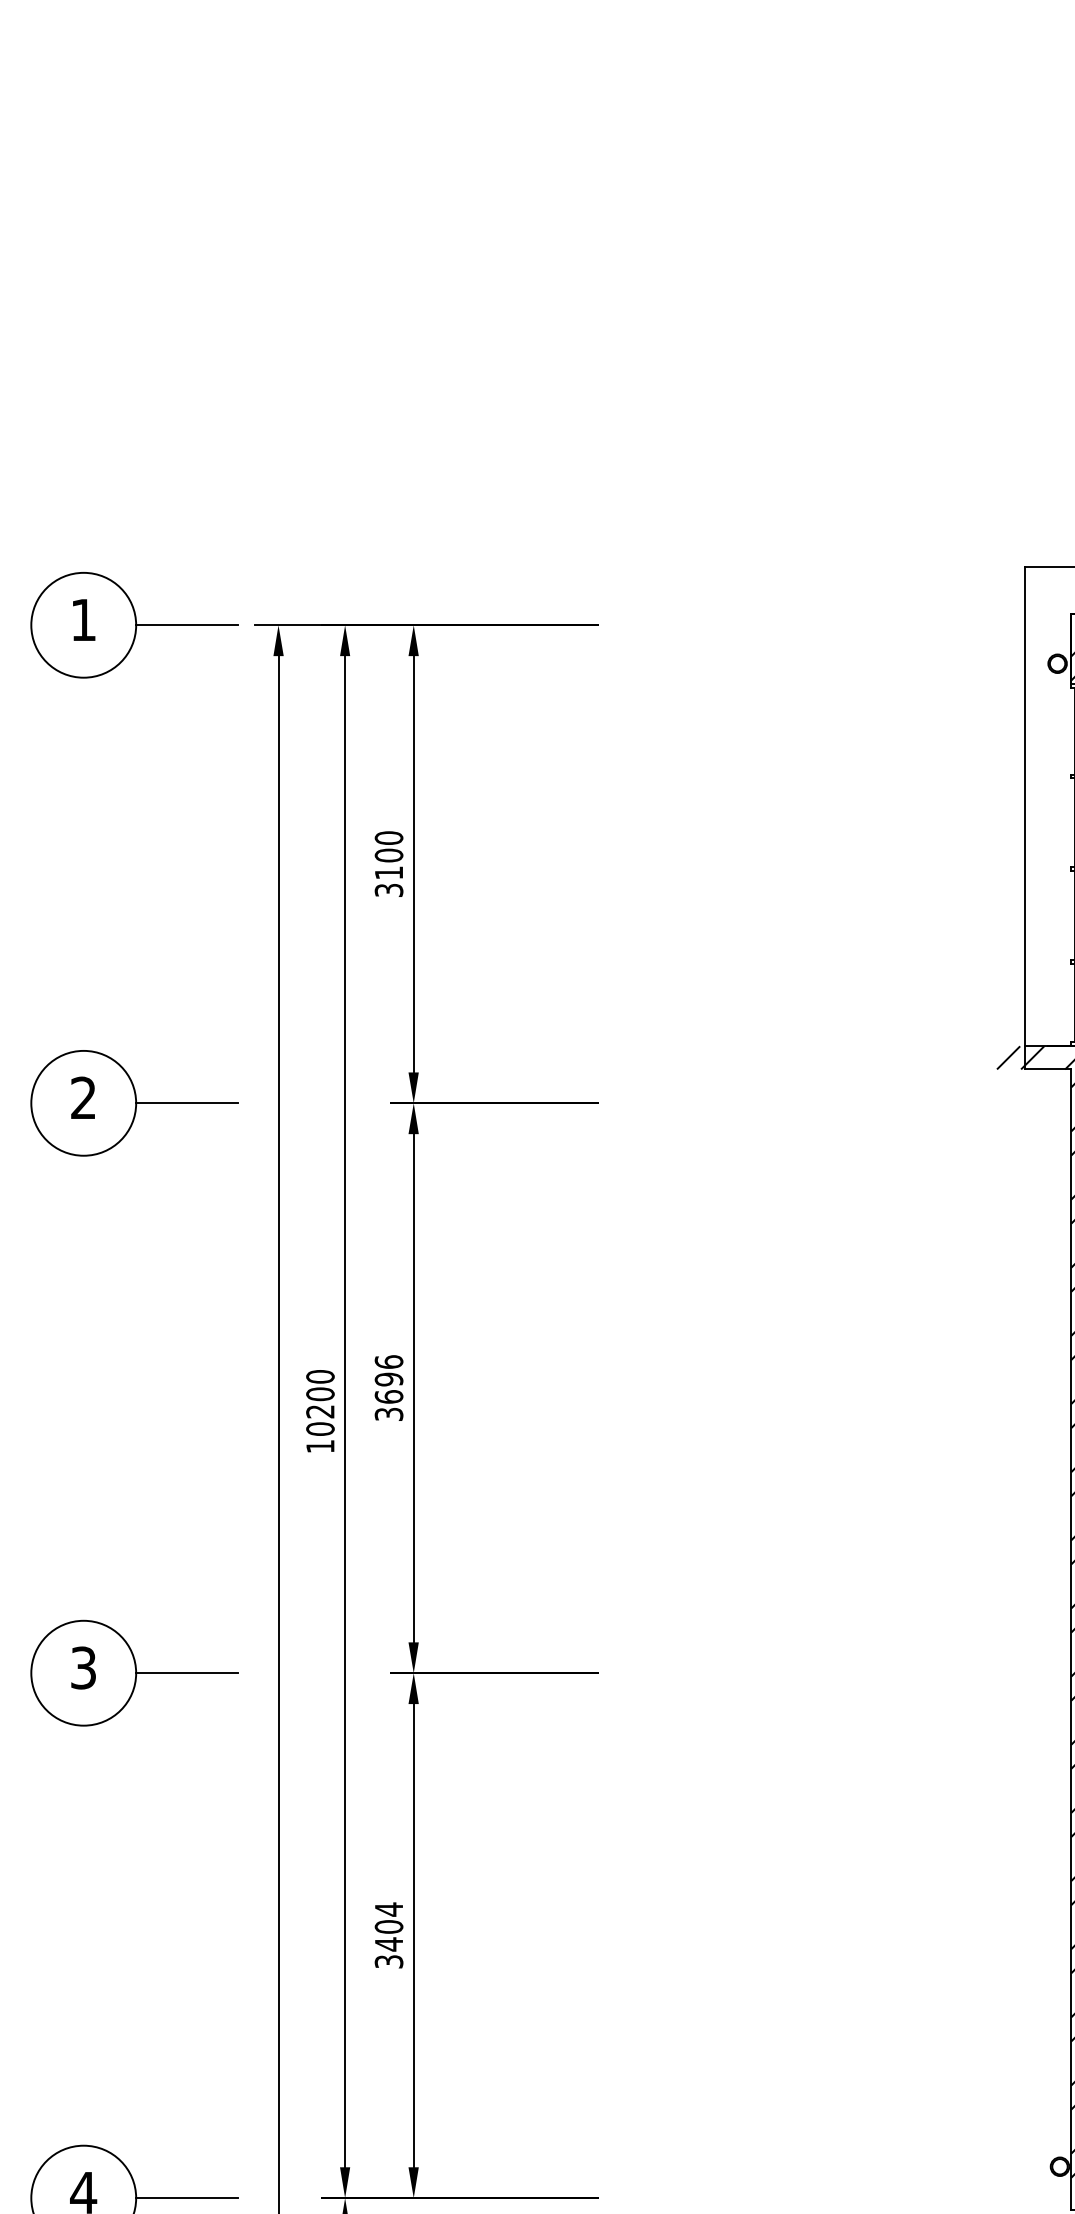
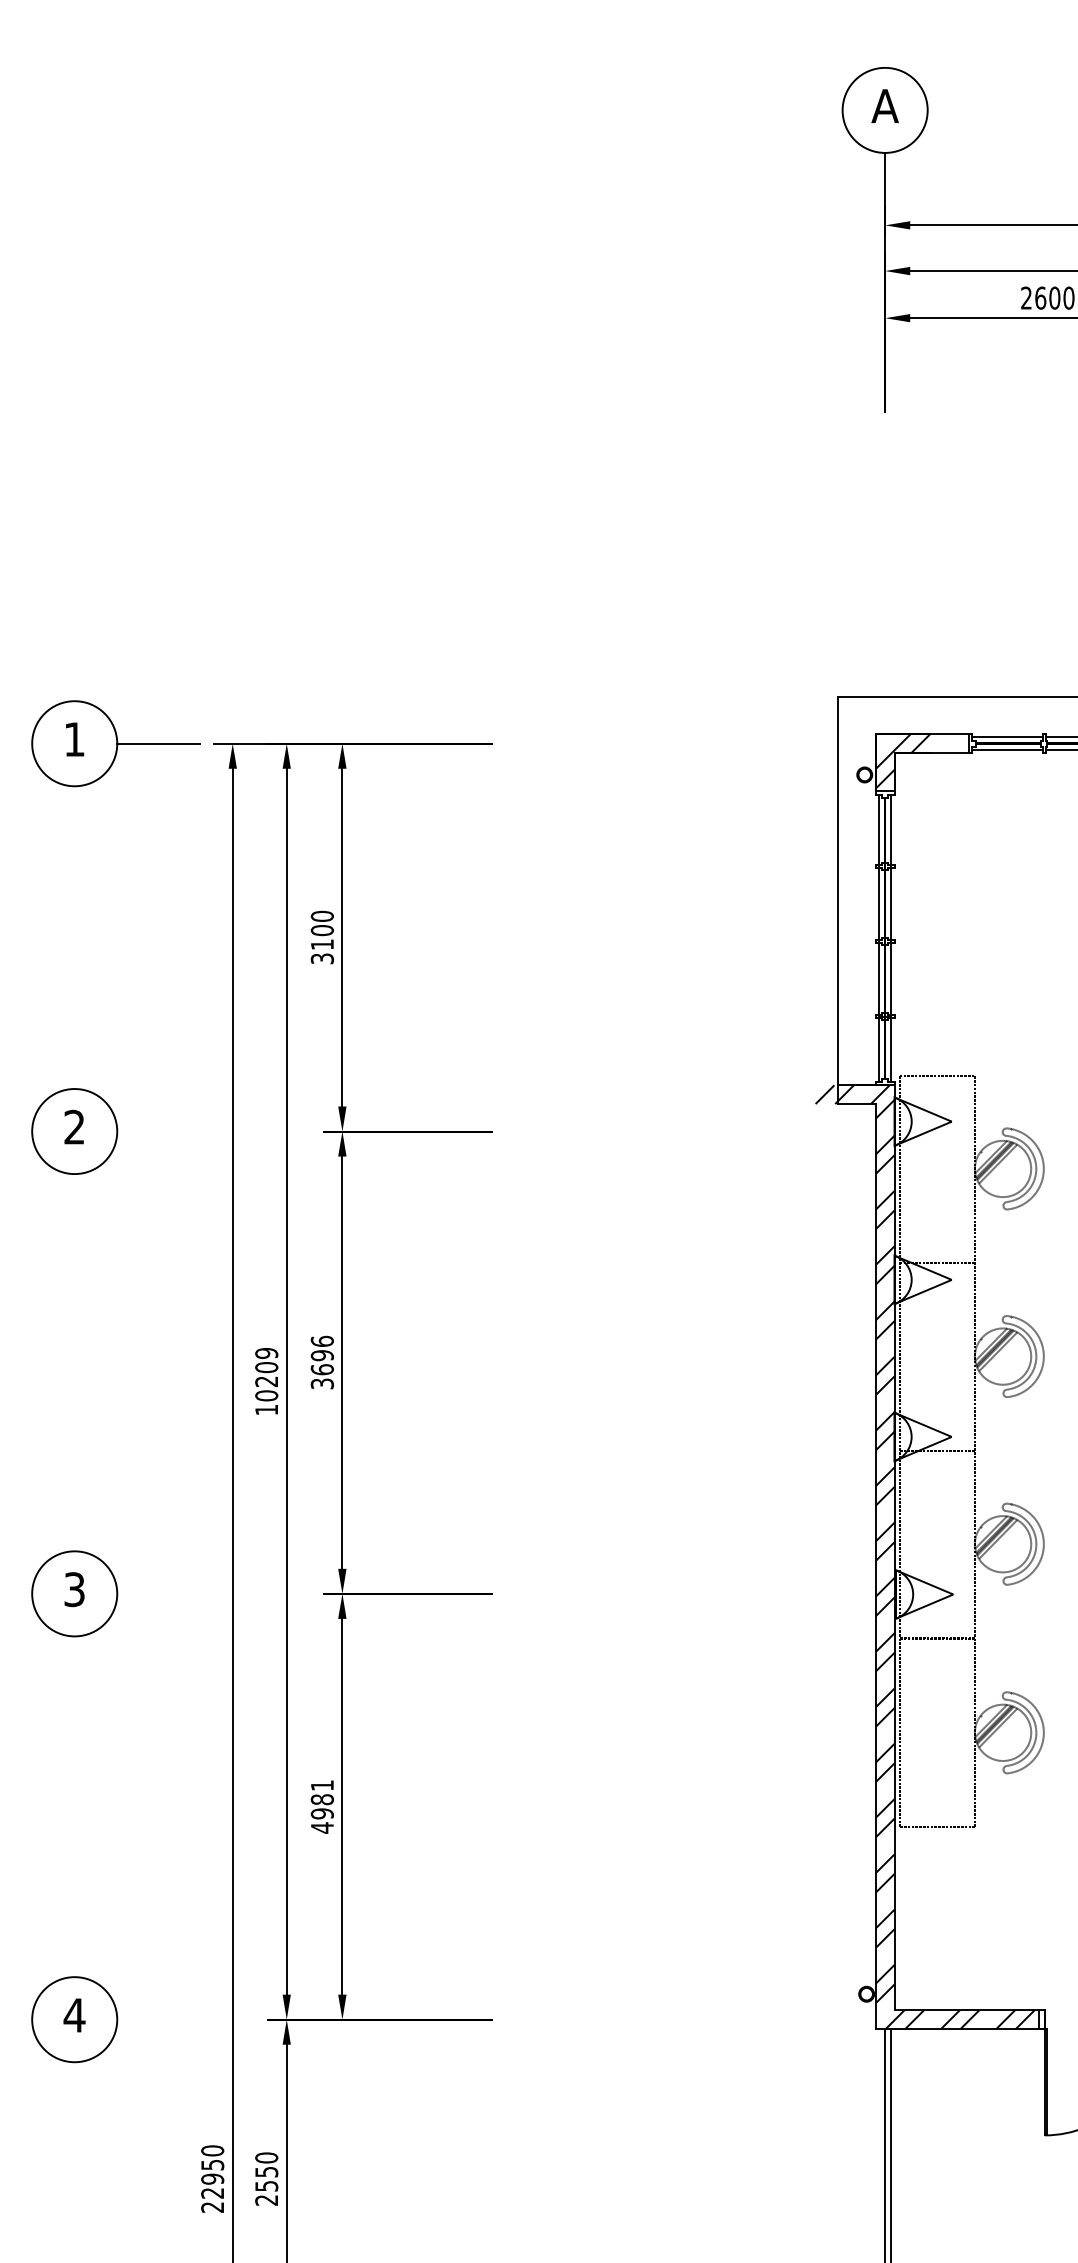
line: (187, 1103) -> (158, 1131), removed
text: (320, 1375) -> (266, 1352), 10200 -> 10209
line: (187, 1672) -> (158, 1593), removed
text: (387, 1935) -> (321, 1806), 3404 -> 4981
line: (187, 2197) -> (158, 2019), removed

